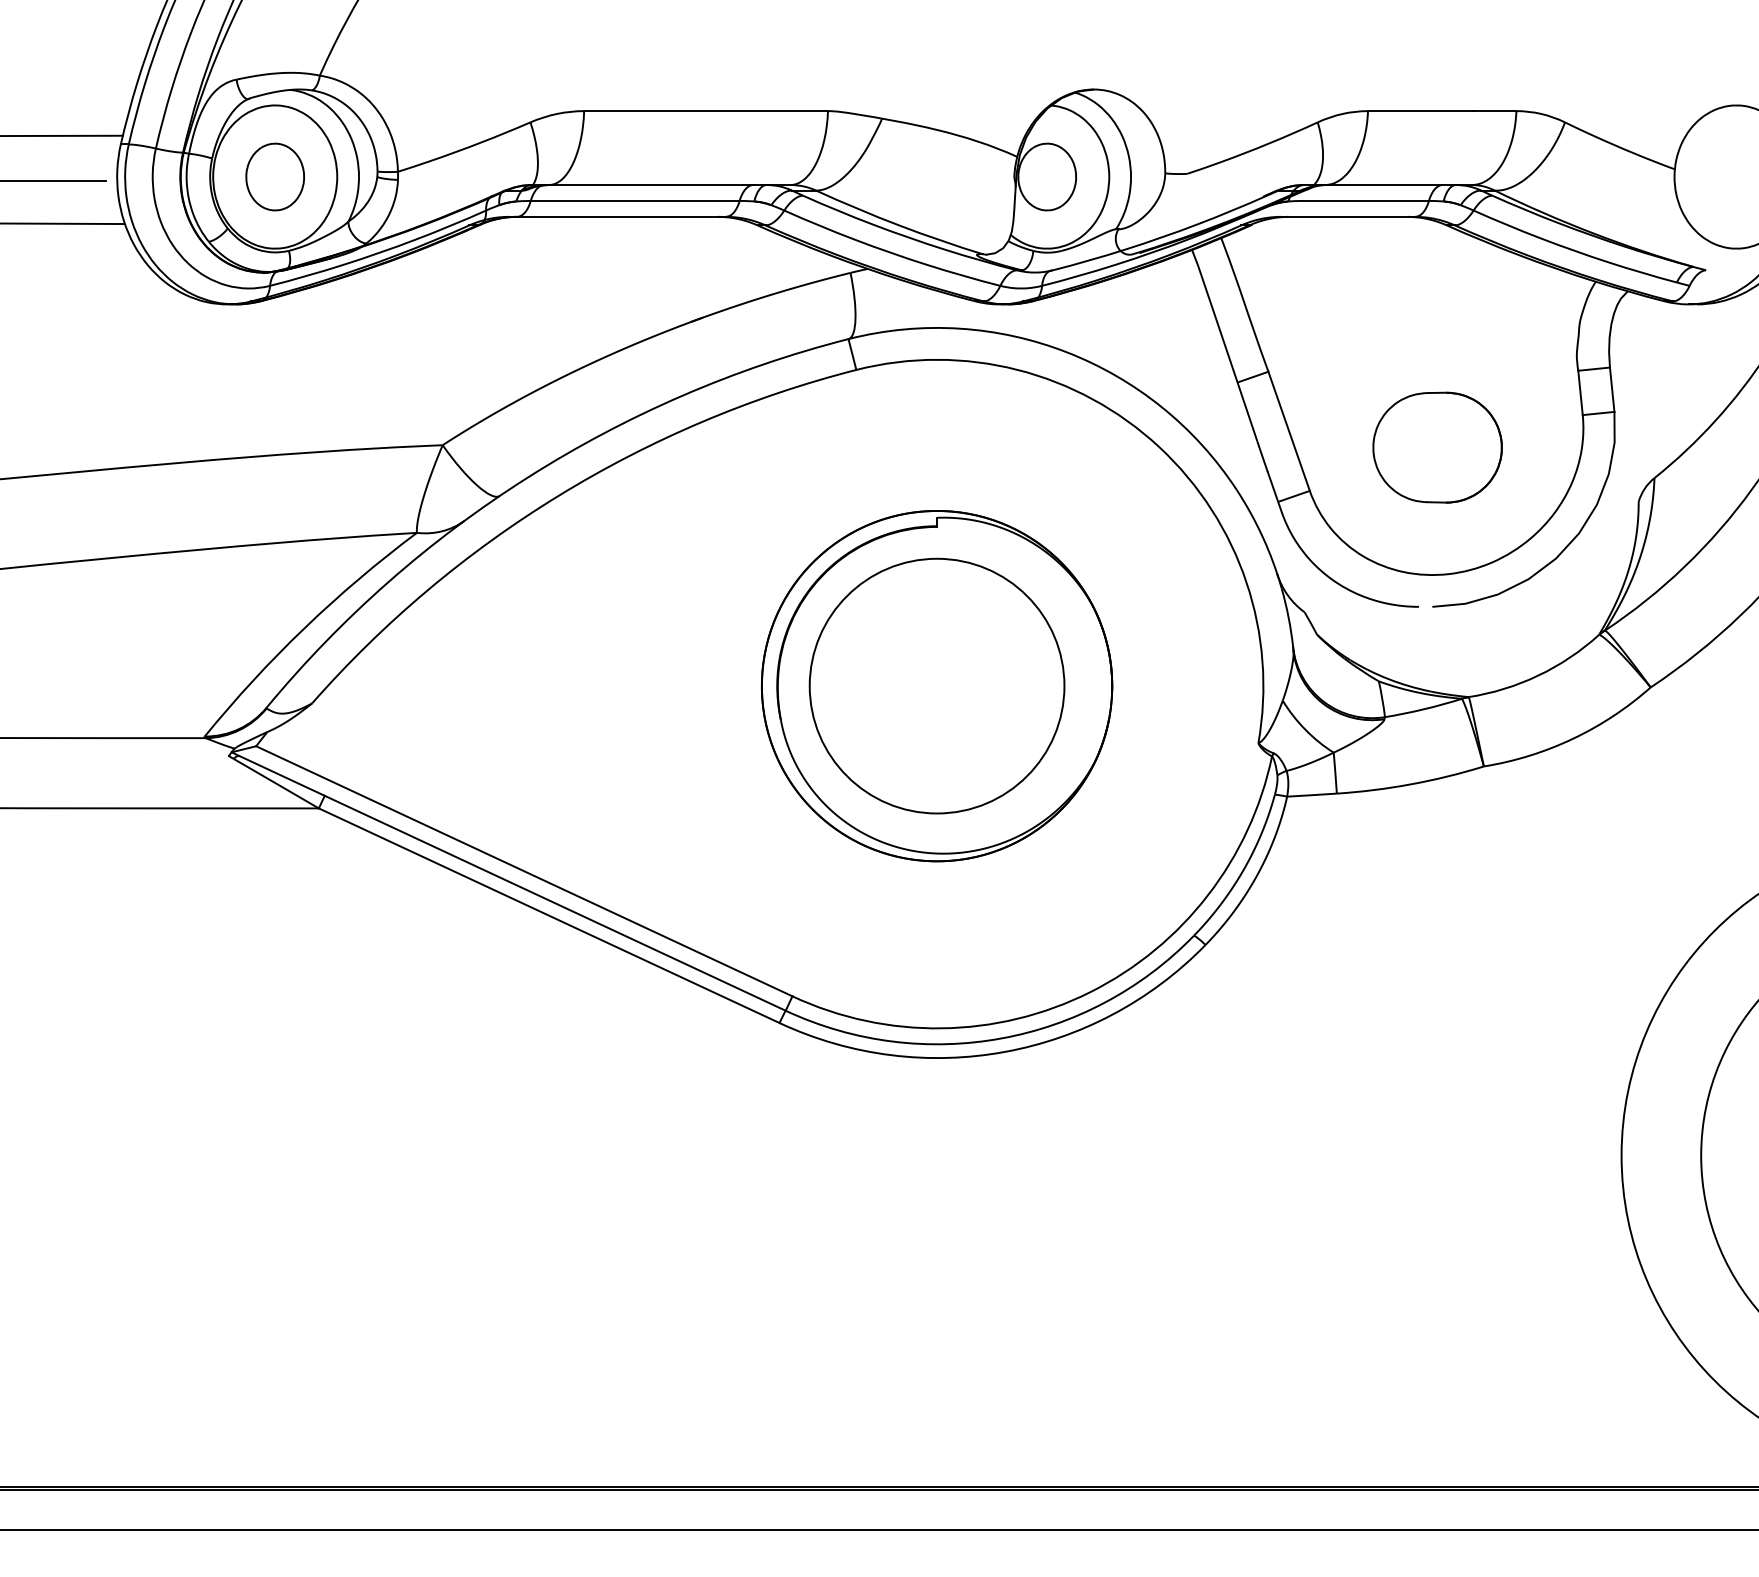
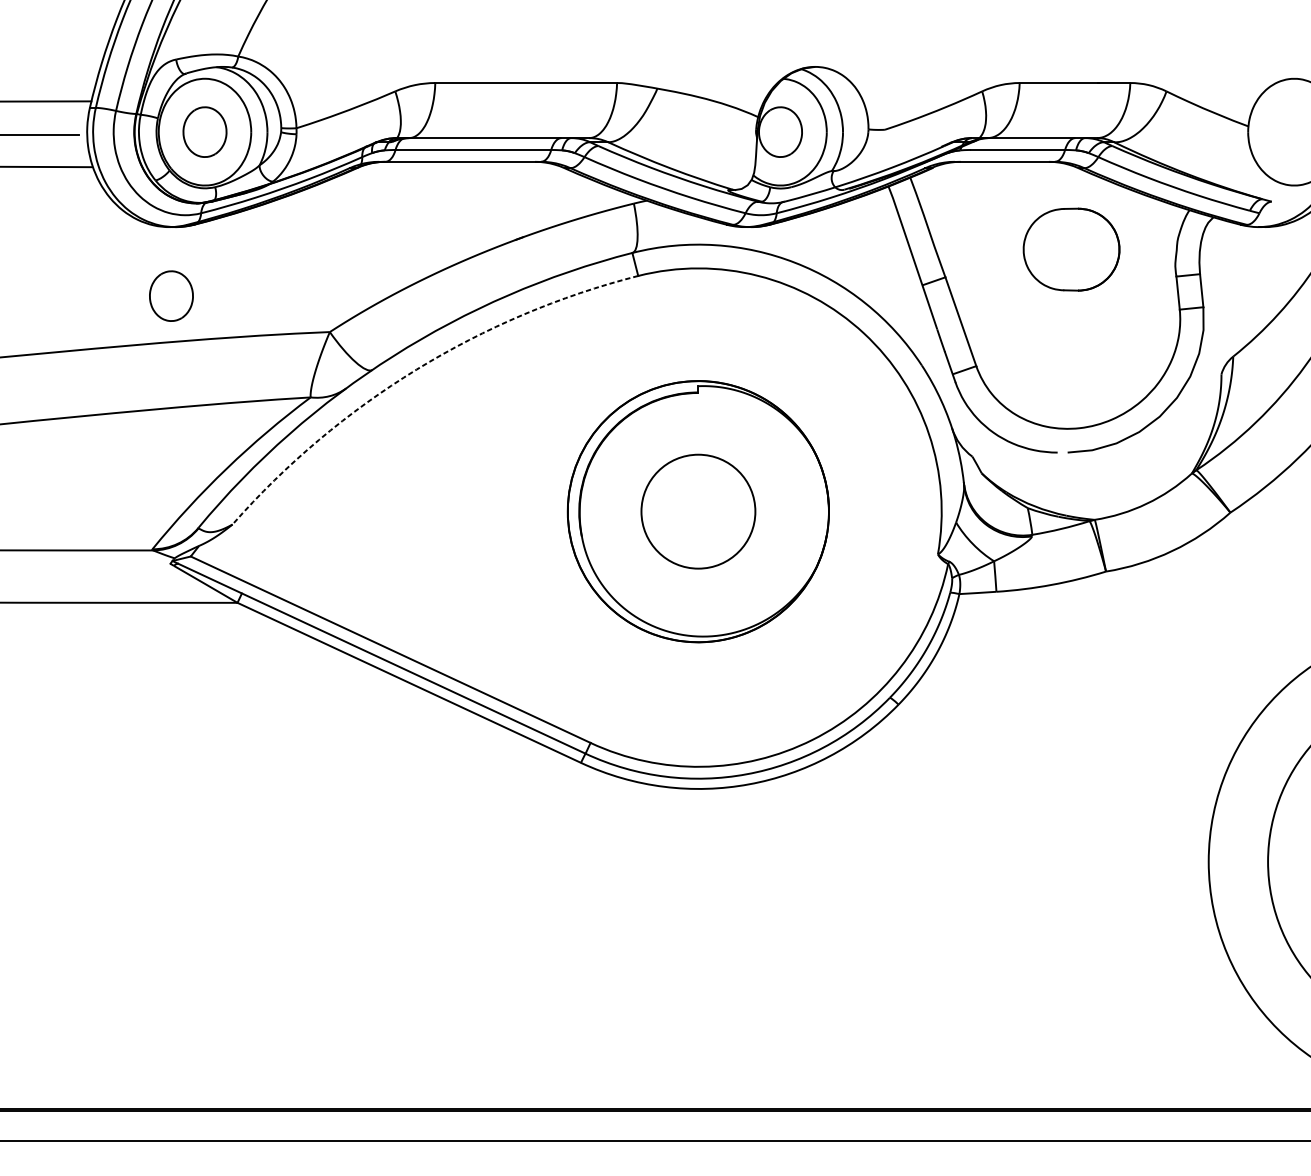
part: (229, 396) -> (170, 295), added
part: (1437, 447) -> (1071, 249), moved
arc: (559, 495) -> (416, 369), solid -> dashed
circle: (936, 685) -> (697, 511), size x0.6

